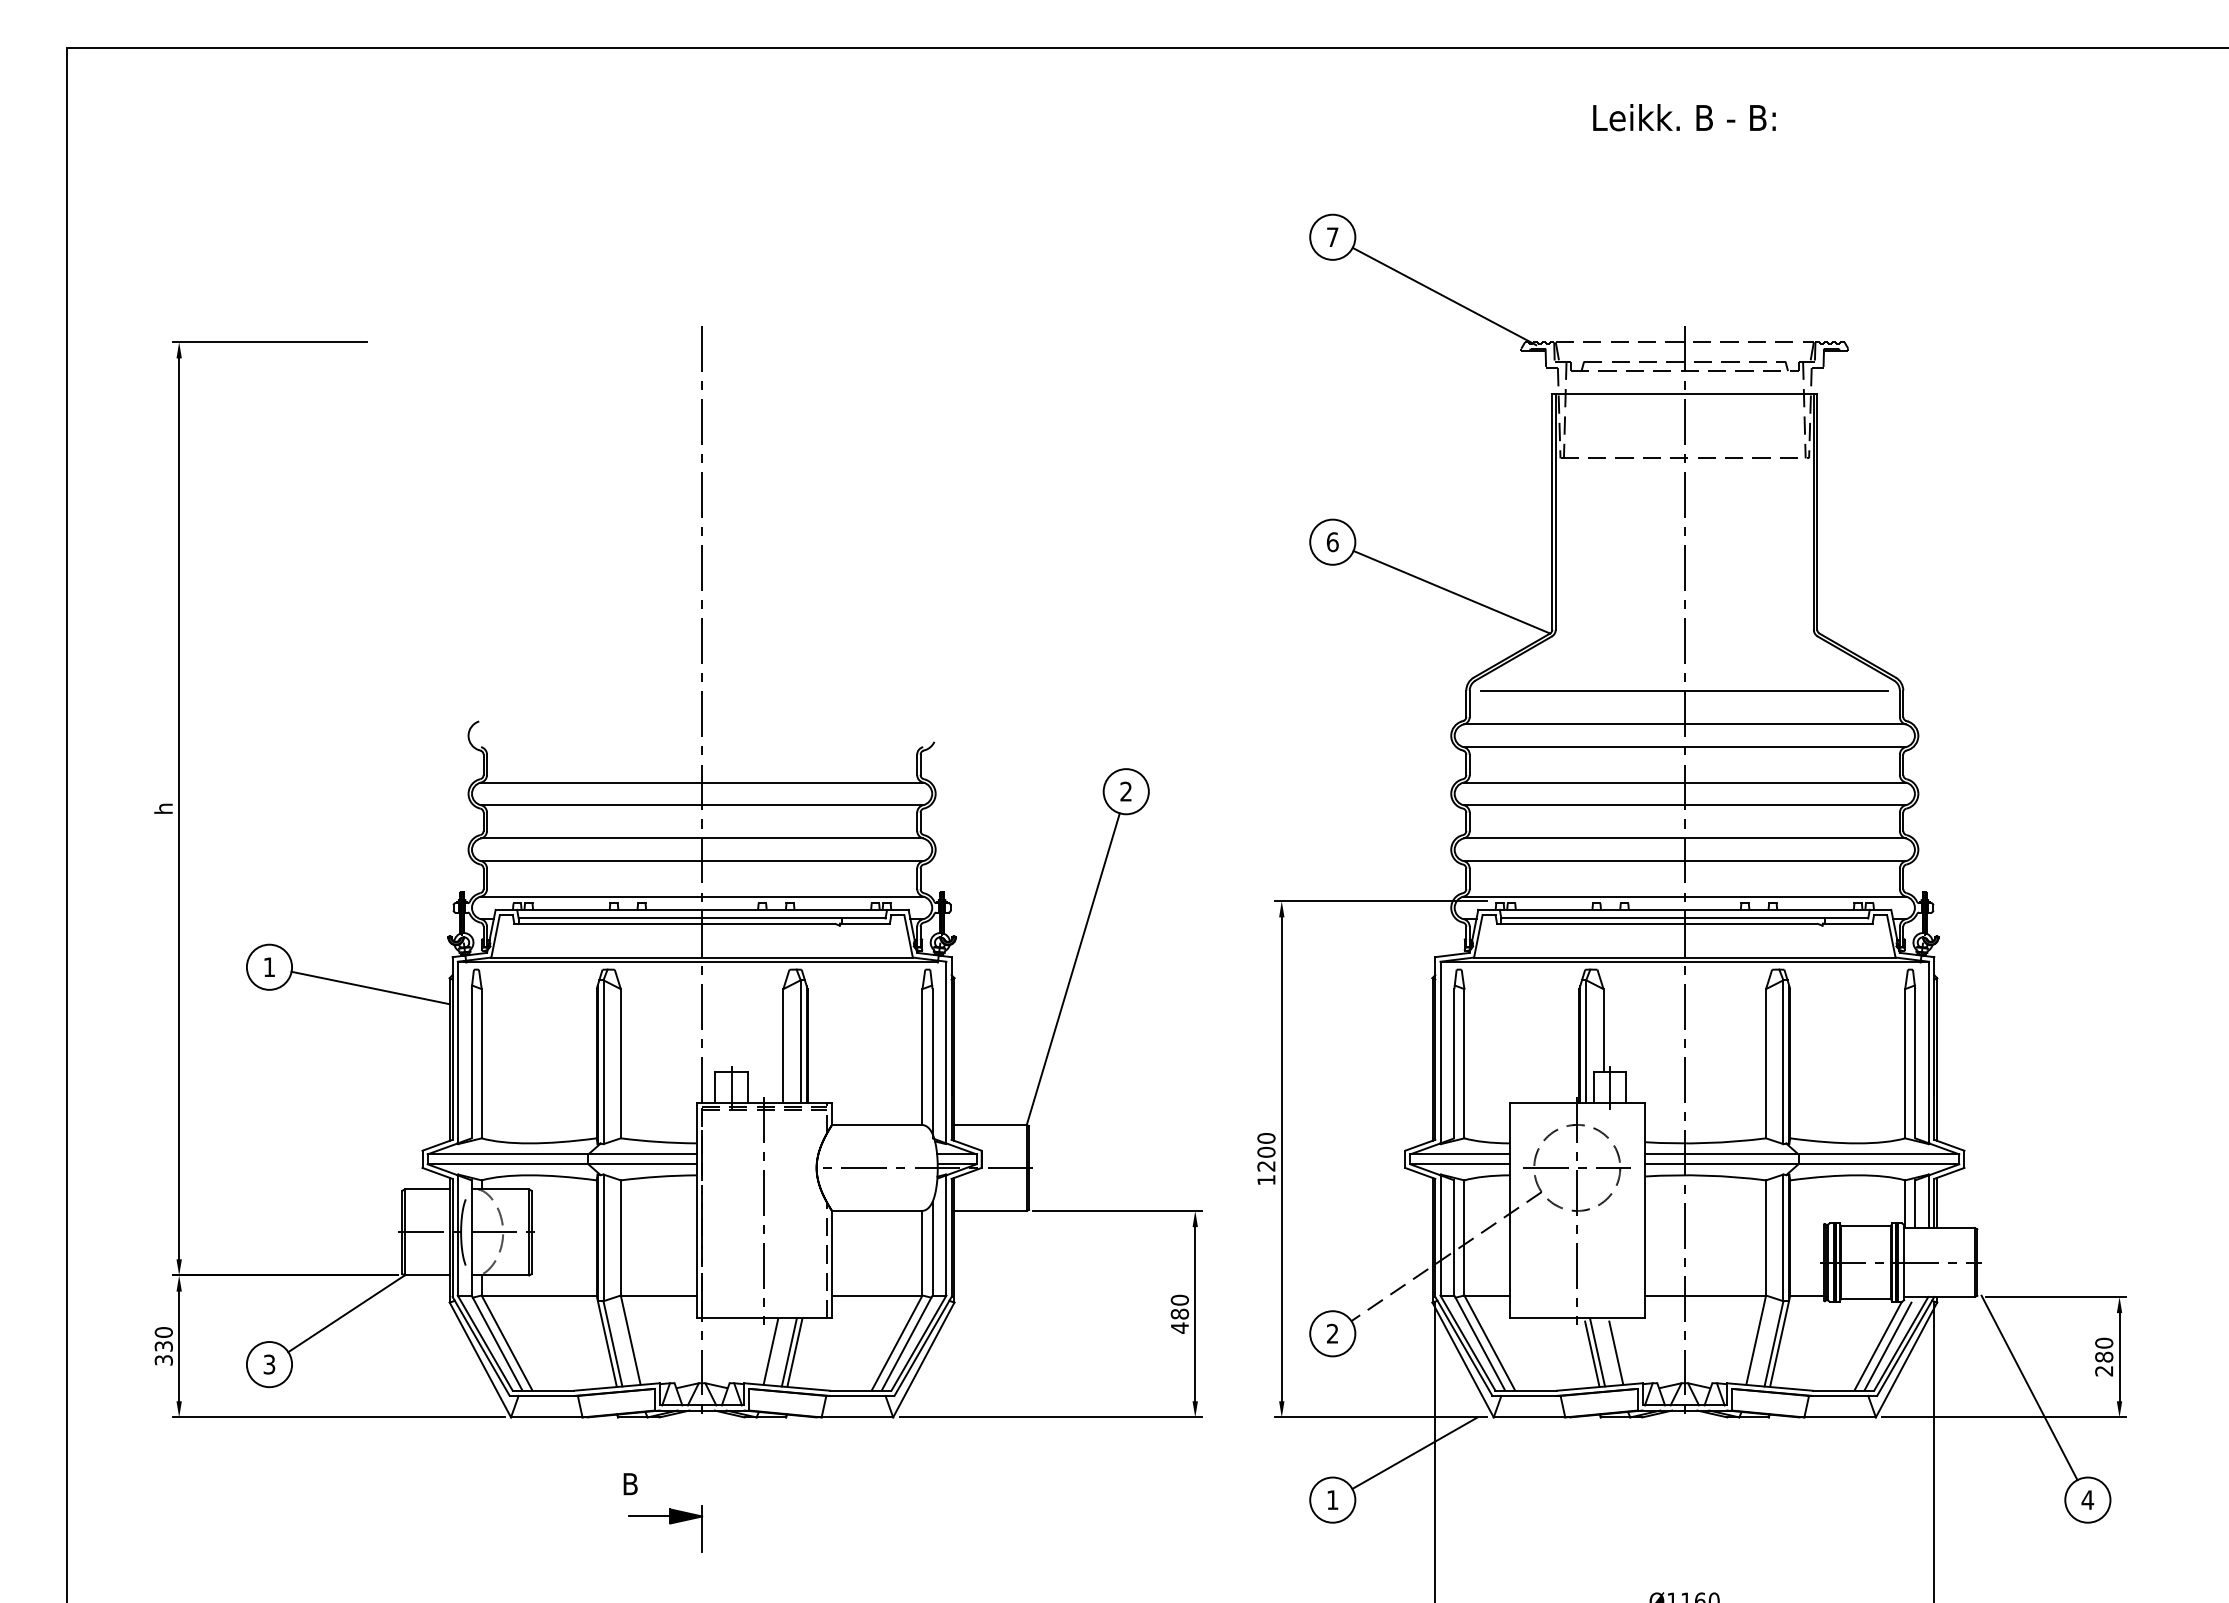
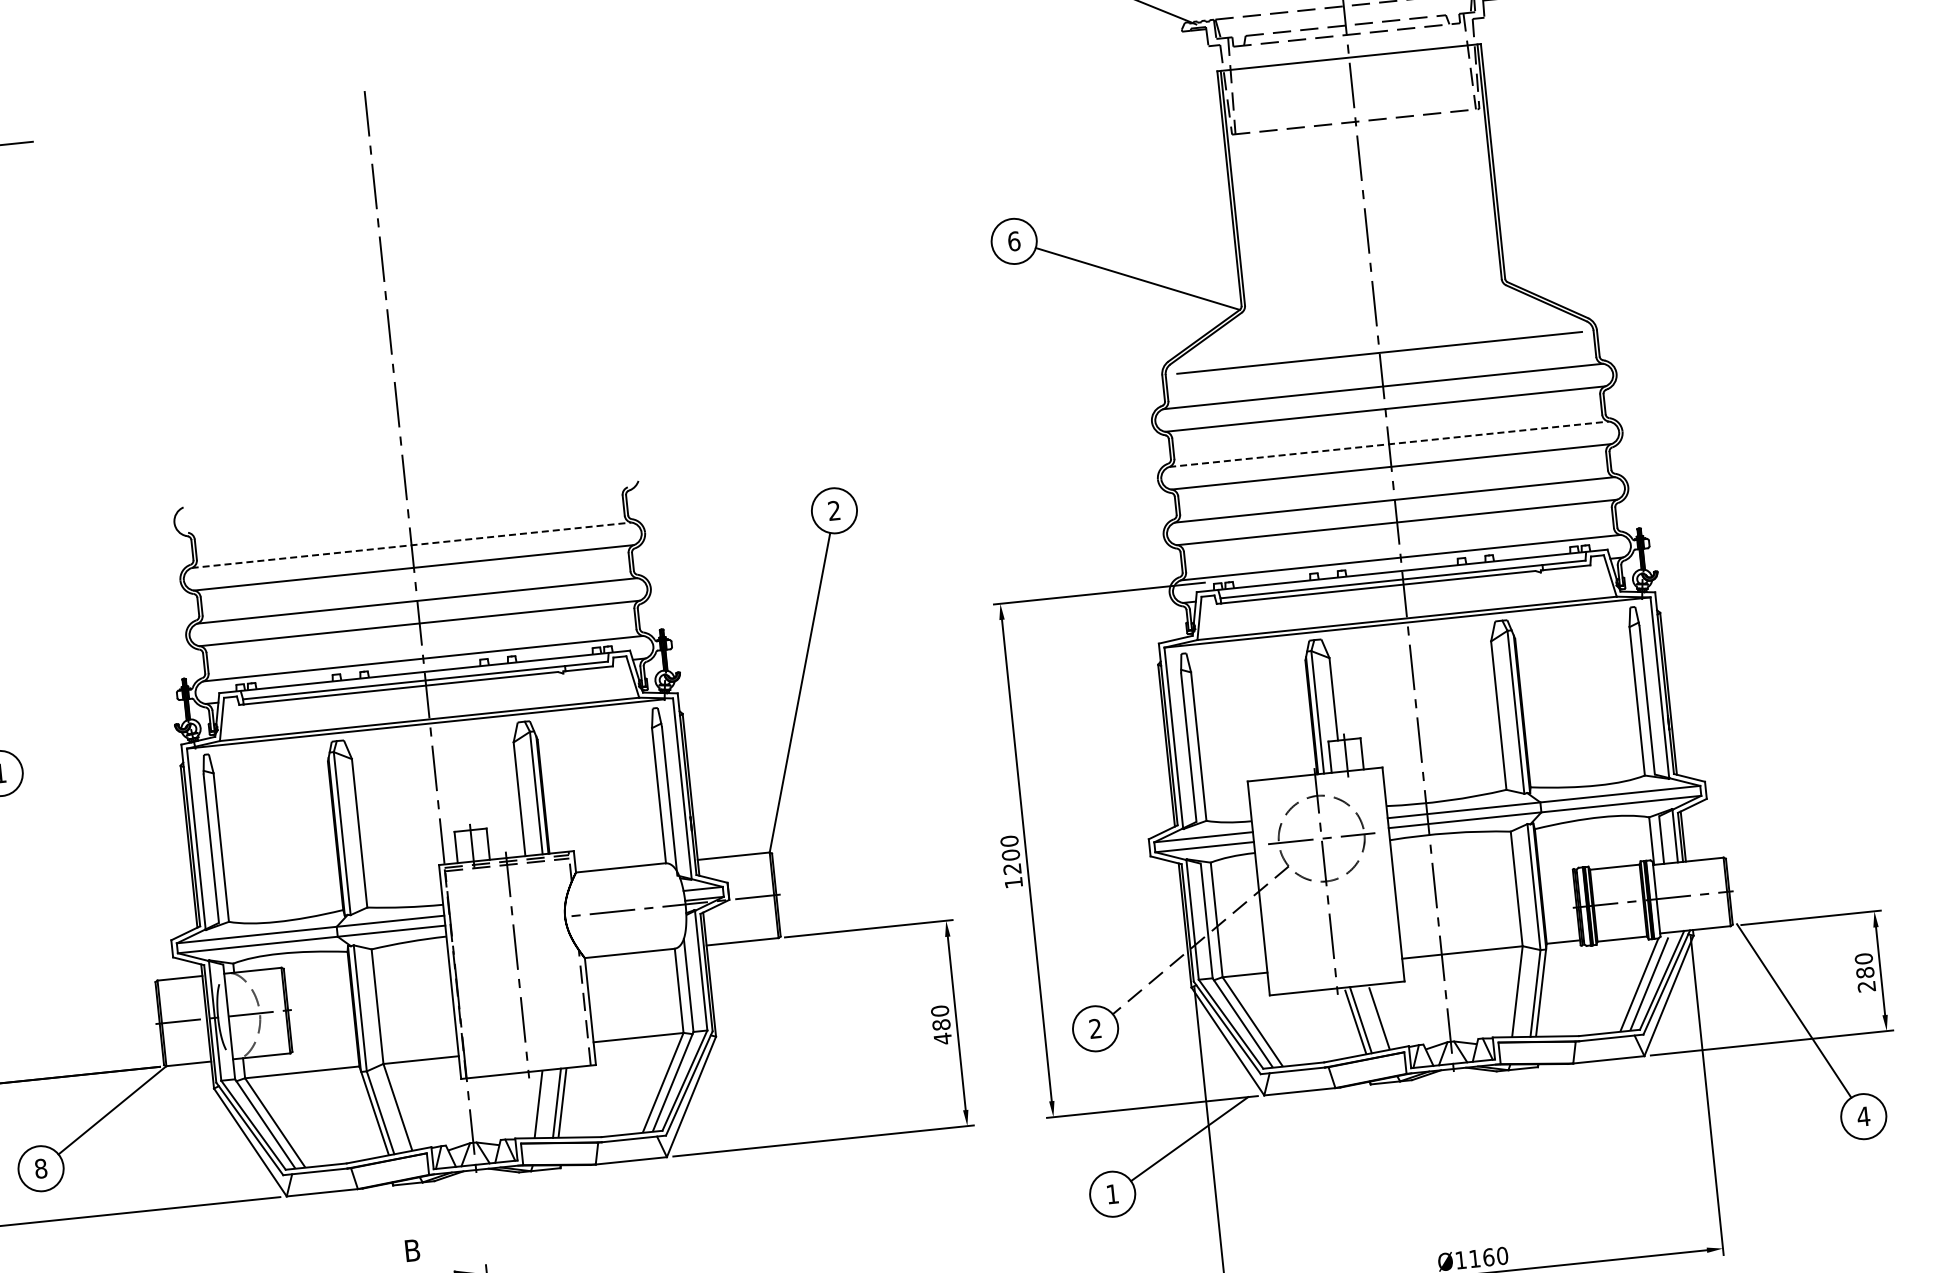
line: (702, 782) -> (411, 545), solid -> dashed
line: (1685, 782) -> (1389, 444), solid -> dashed
line: (370, 987) -> (102, 783), removed
text: (269, 1364) -> (41, 1168), 3 -> 8

